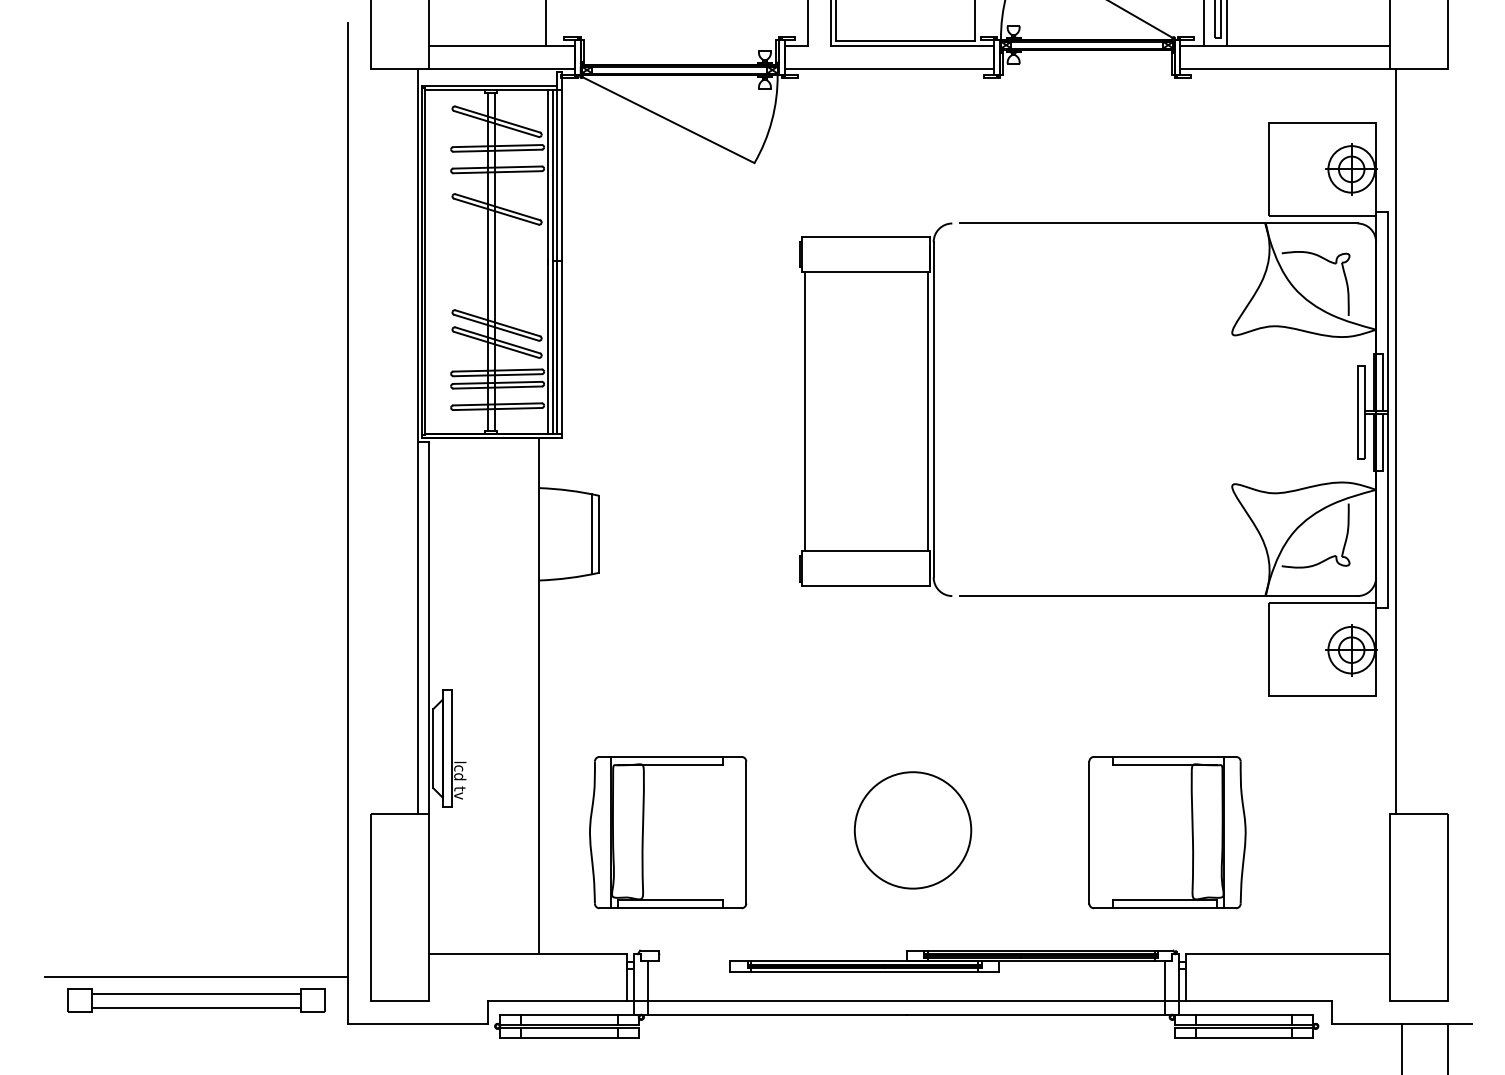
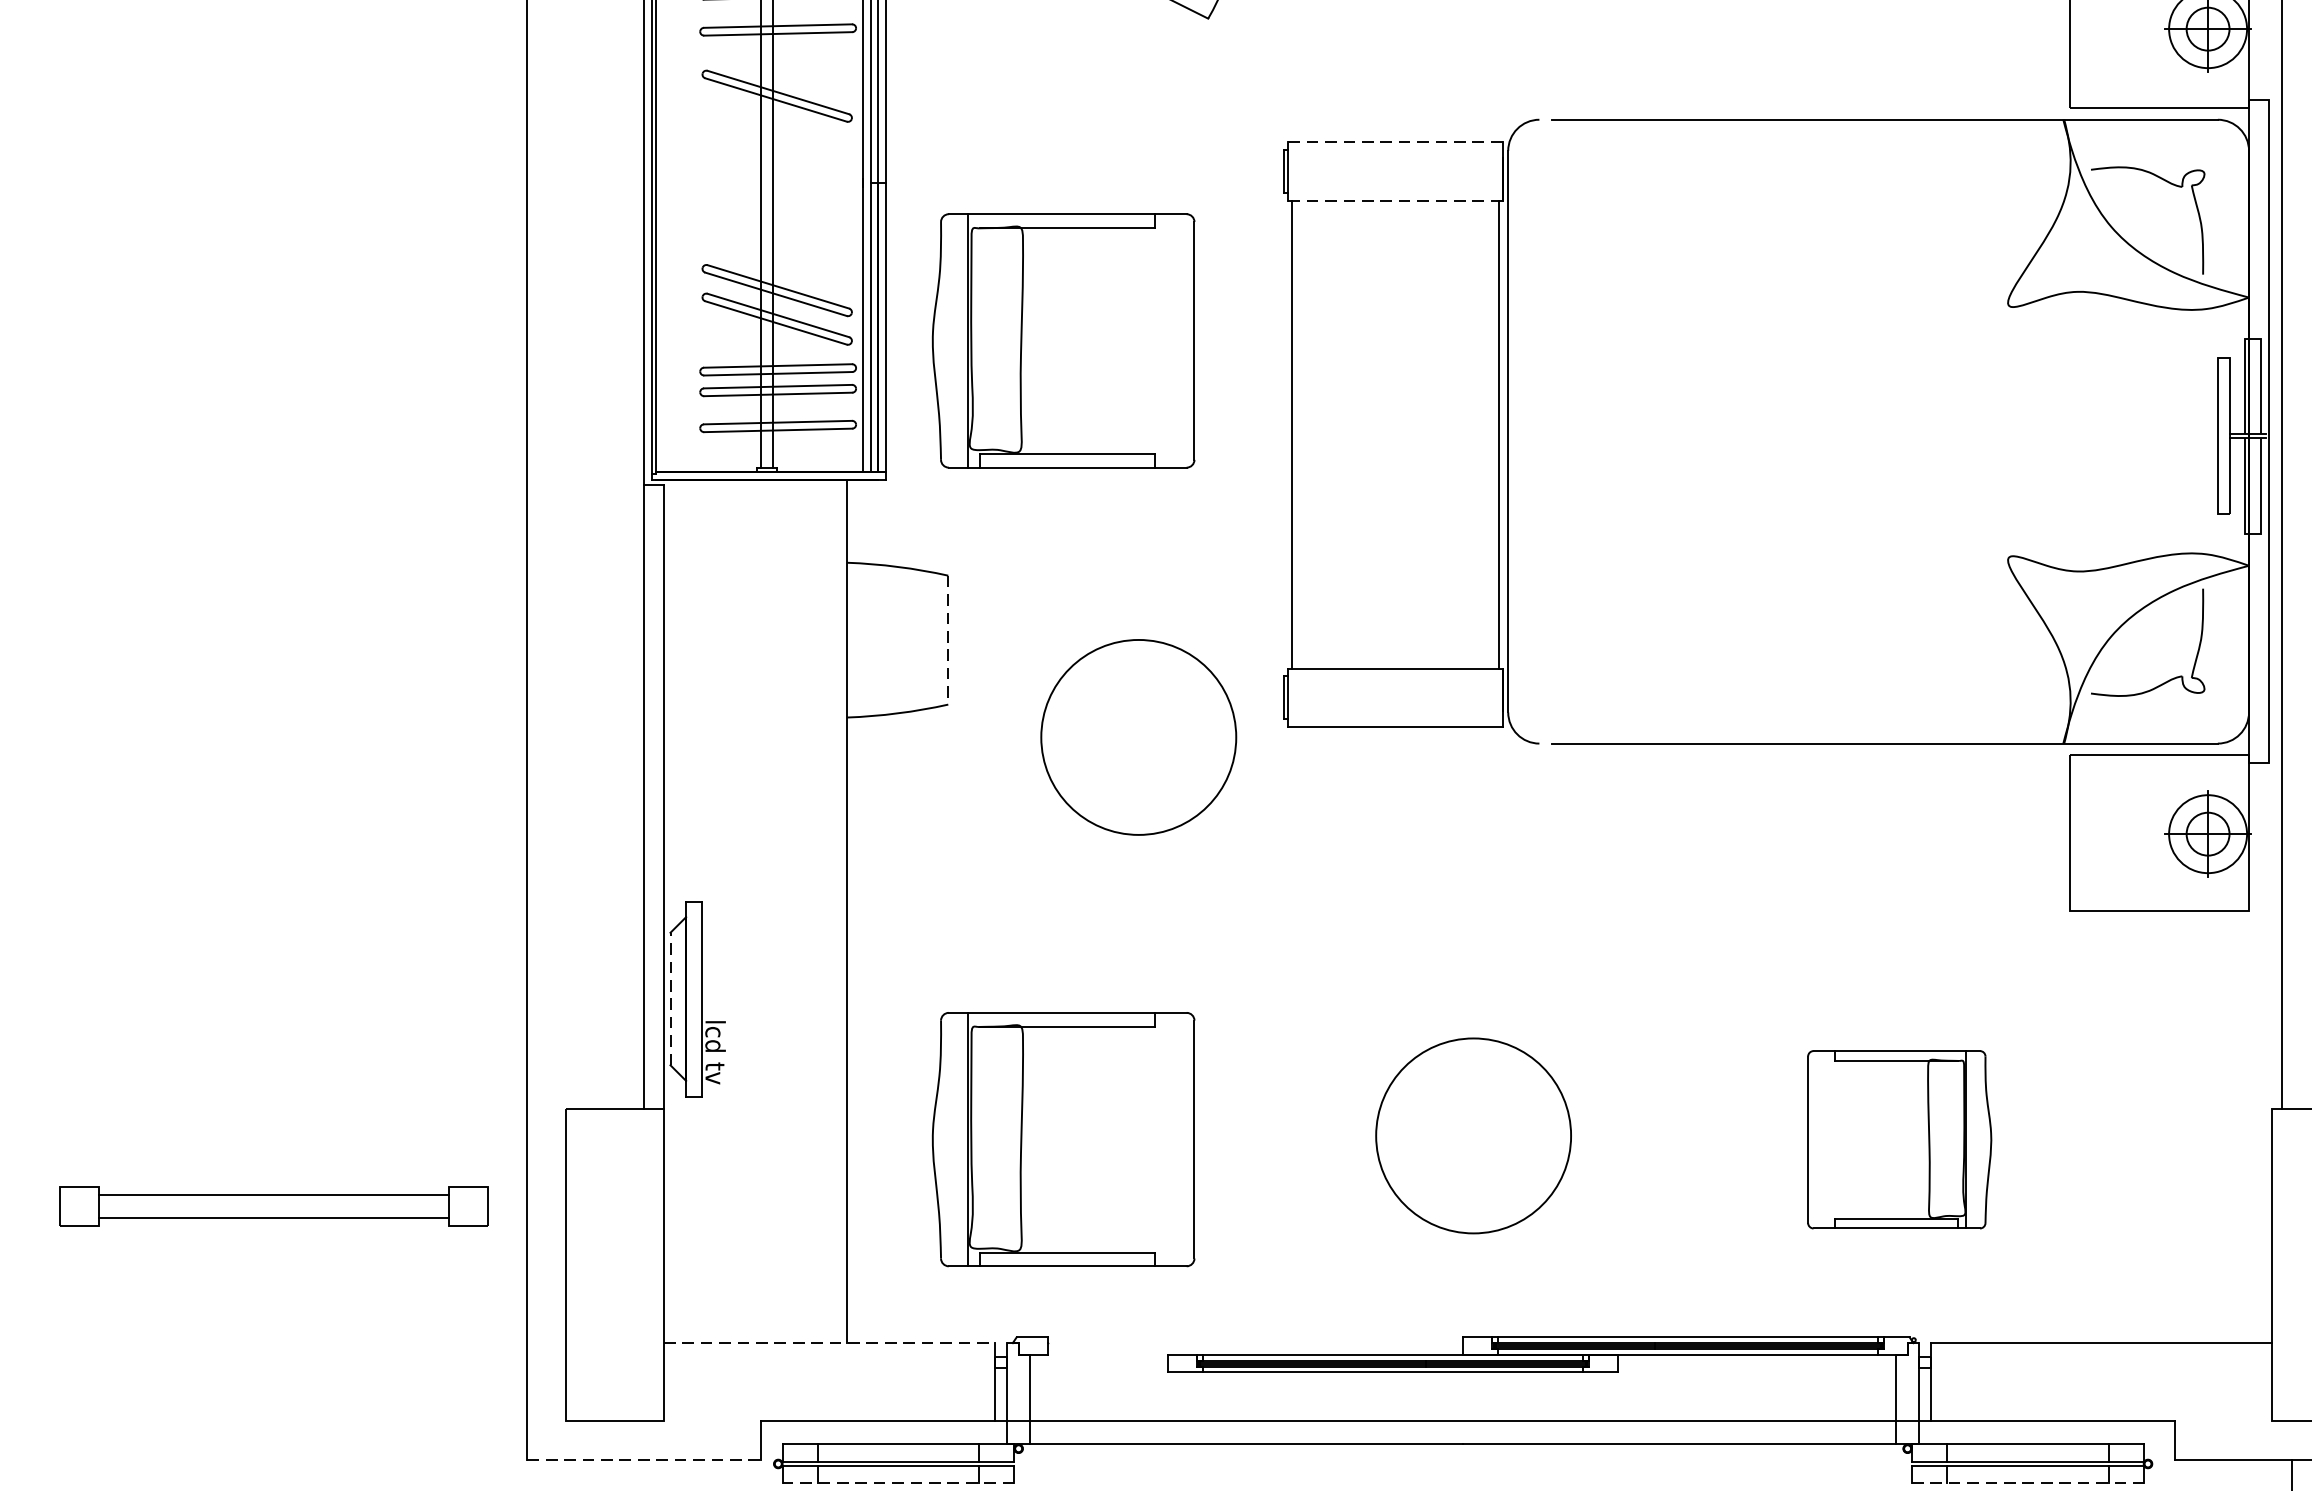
line: (865, 236) -> (1394, 141), solid -> dashed
line: (865, 271) -> (1394, 200), solid -> dashed
part: (668, 355) -> (1064, 340), added
line: (592, 534) -> (936, 640), removed
line: (599, 534) -> (948, 640), solid -> dashed
circle: (712, 592) -> (1137, 737), added
line: (433, 748) -> (670, 998), solid -> dashed
part: (1167, 832) -> (1899, 1139), size x0.7
line: (528, 954) -> (829, 1343), solid -> dashed
line: (196, 977) -> (273, 1382), removed
part: (196, 1000) -> (273, 1206), moved
line: (417, 1024) -> (643, 1460), solid -> dashed
line: (569, 1038) -> (898, 1484), solid -> dashed
line: (1244, 1038) -> (2028, 1484), solid -> dashed

